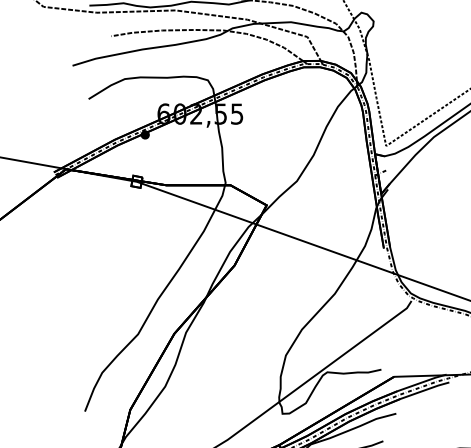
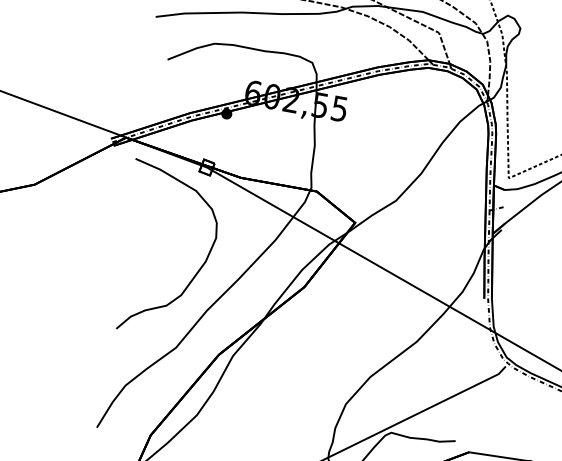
curve: (143, 269) -> (196, 272), added

